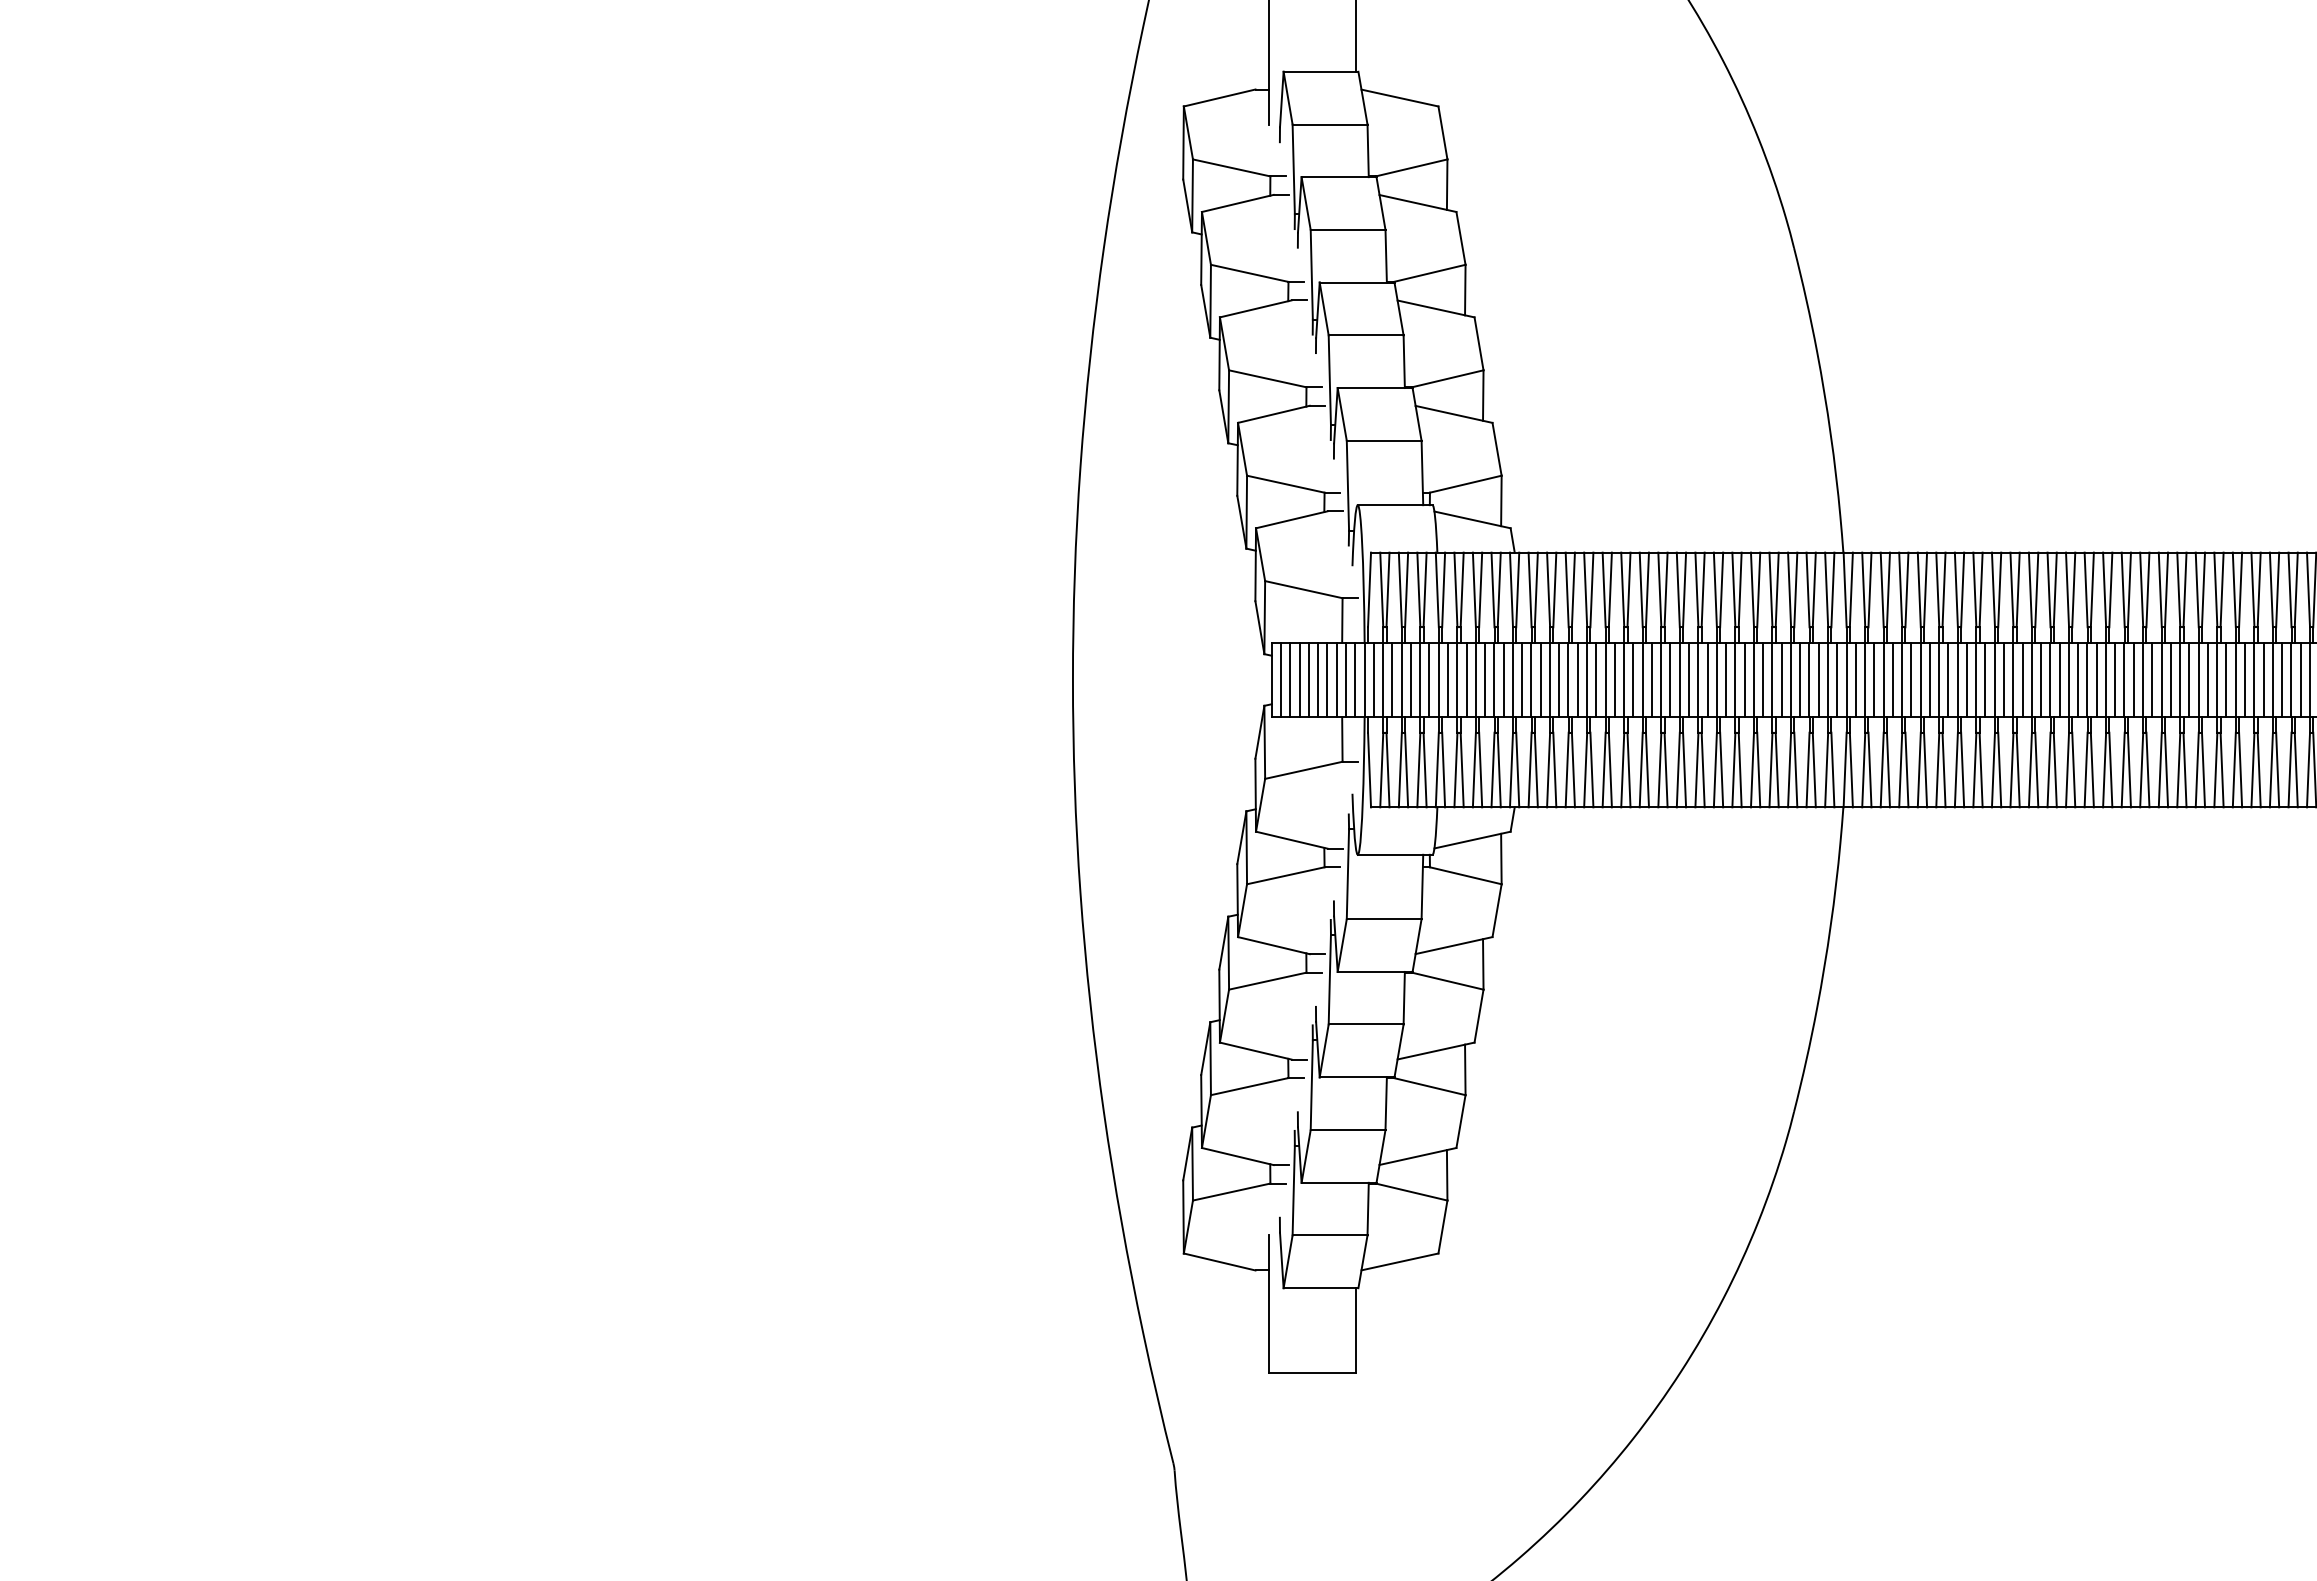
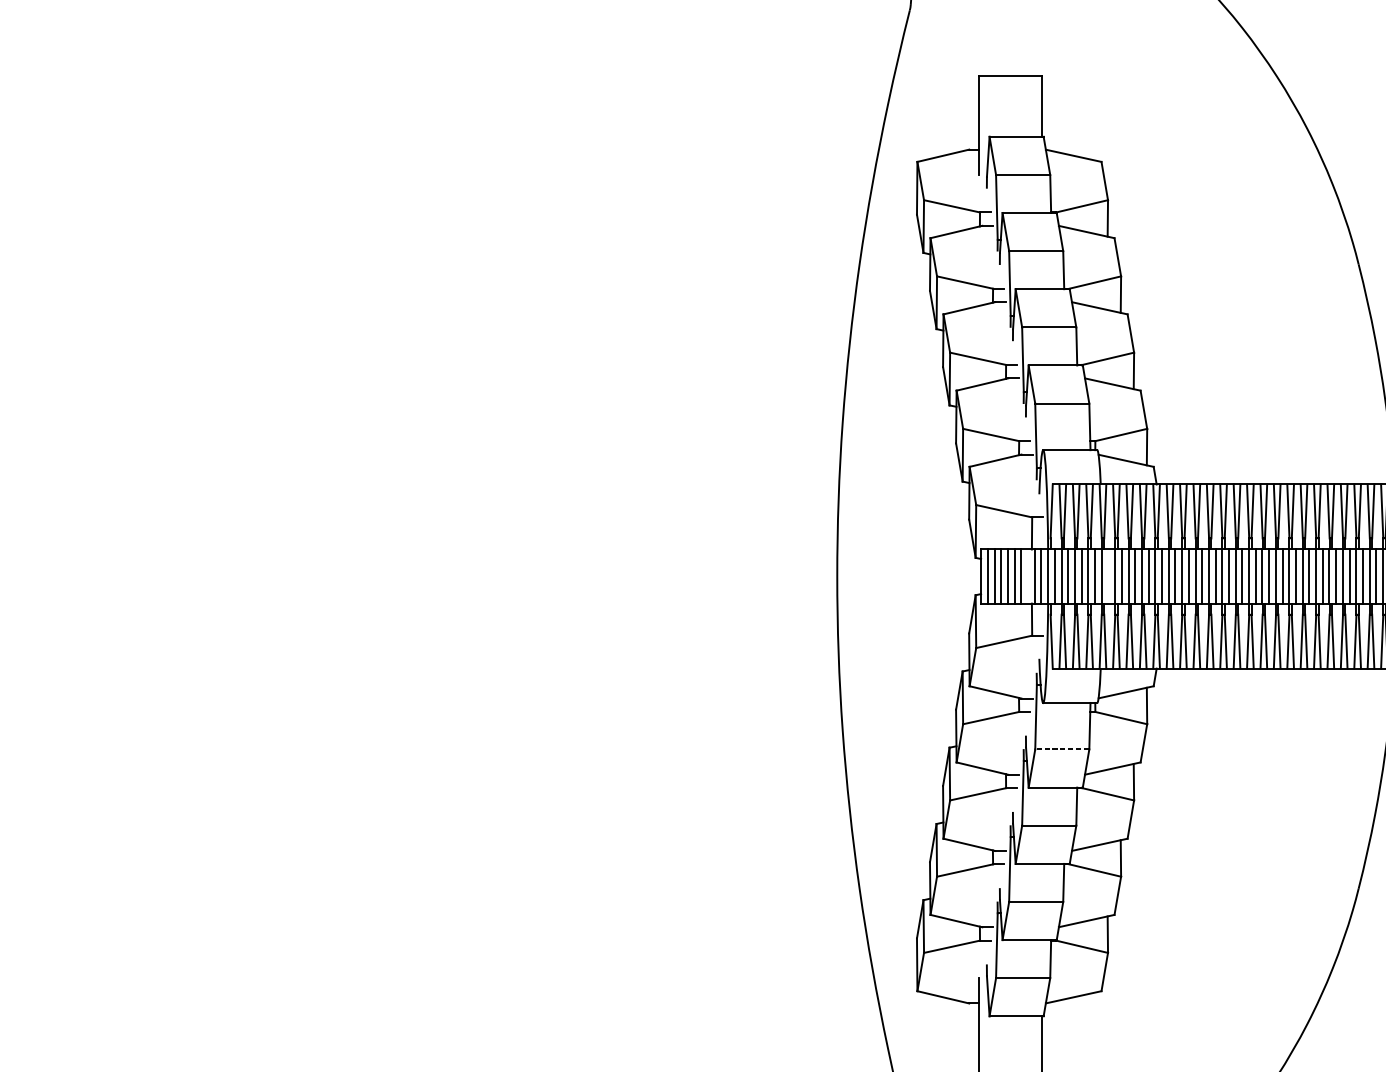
line: (1336, 679) -> (1027, 576), removed
line: (1447, 679) -> (1108, 576), removed
line: (1383, 919) -> (1061, 749), solid -> dashed

